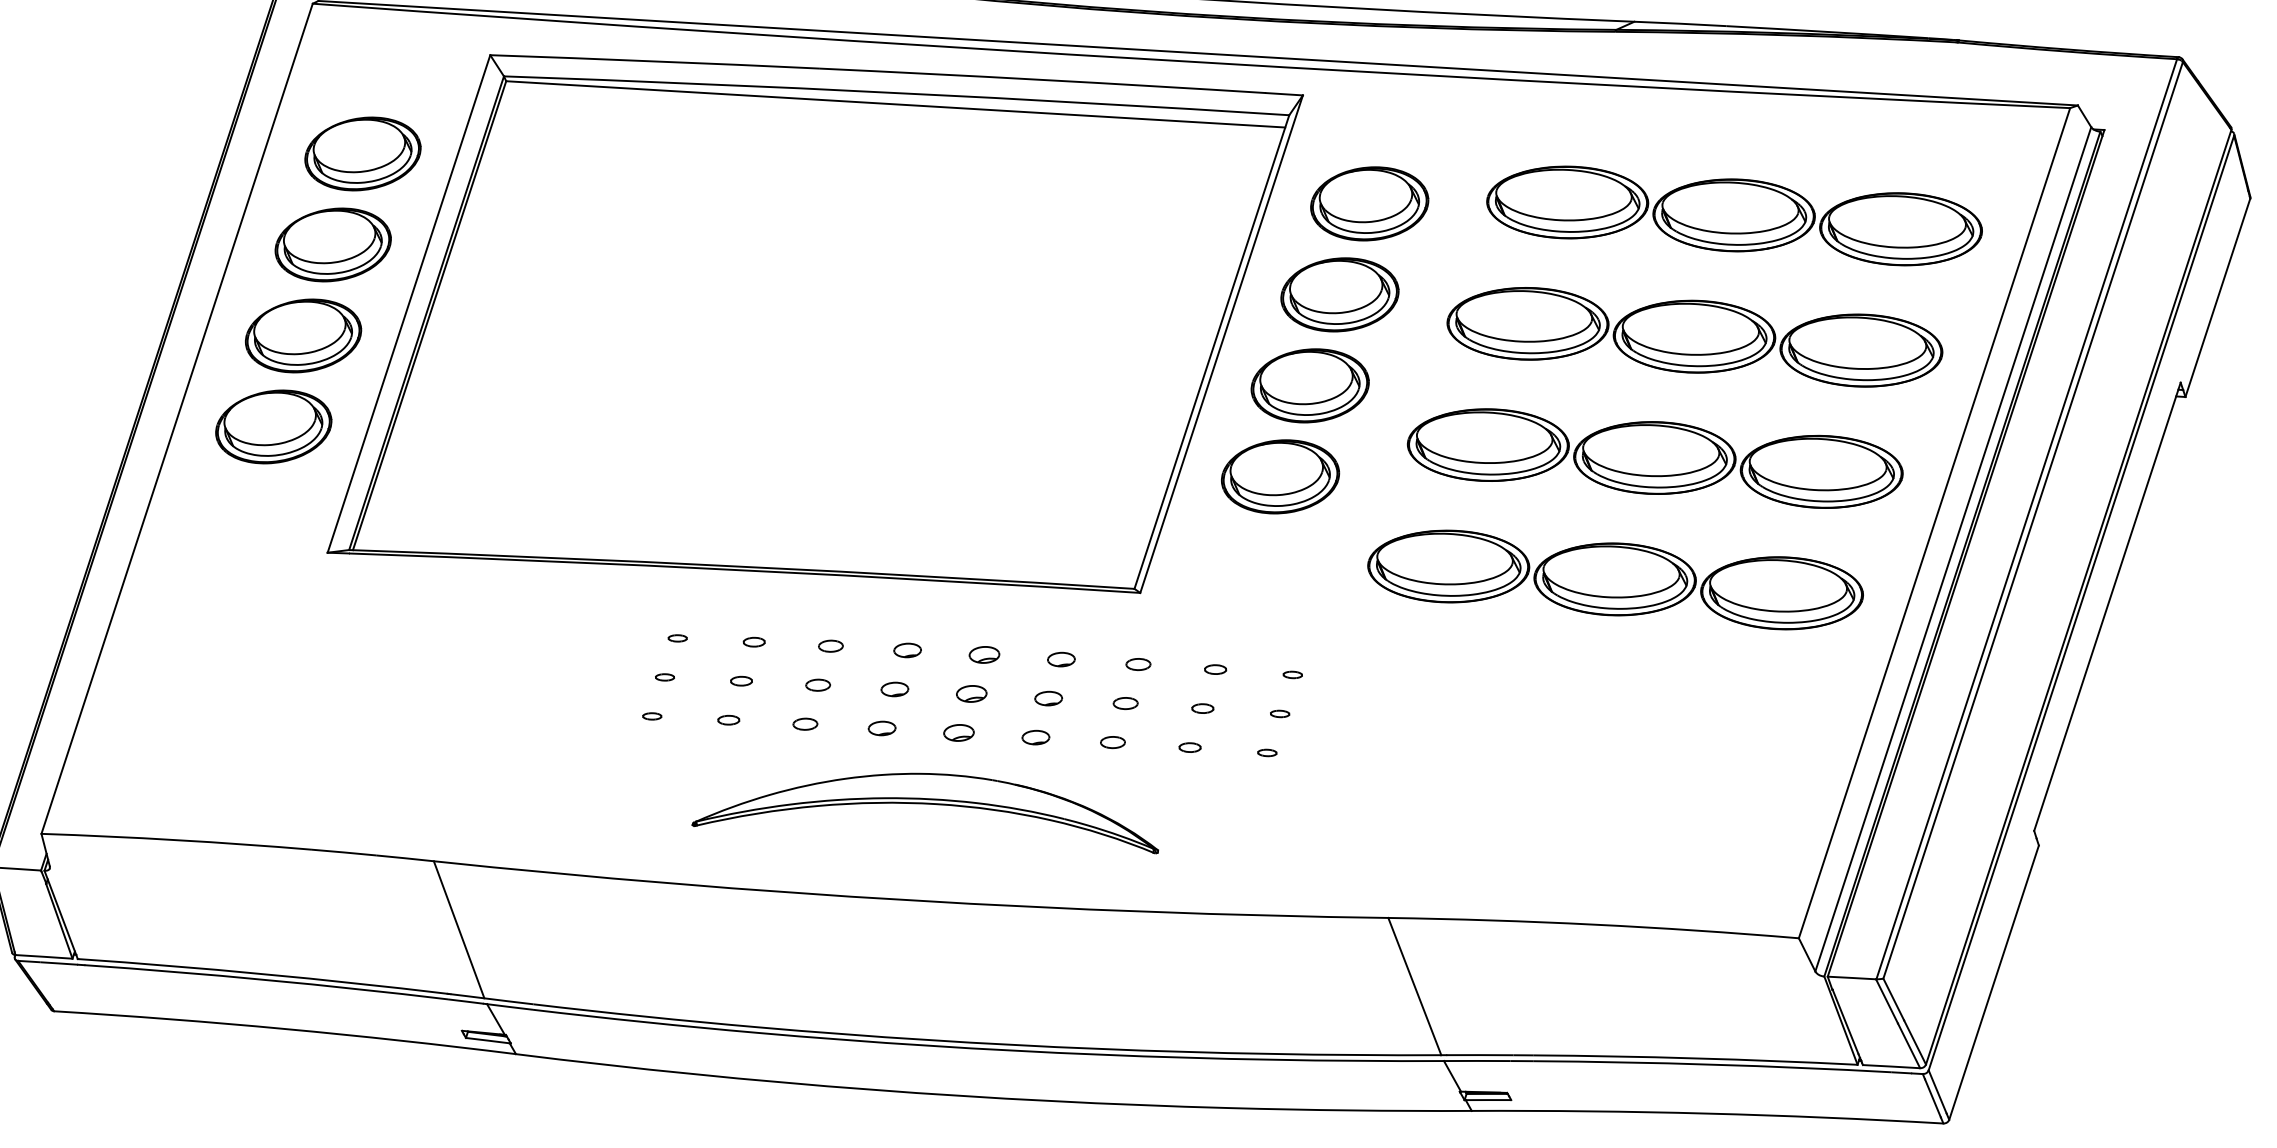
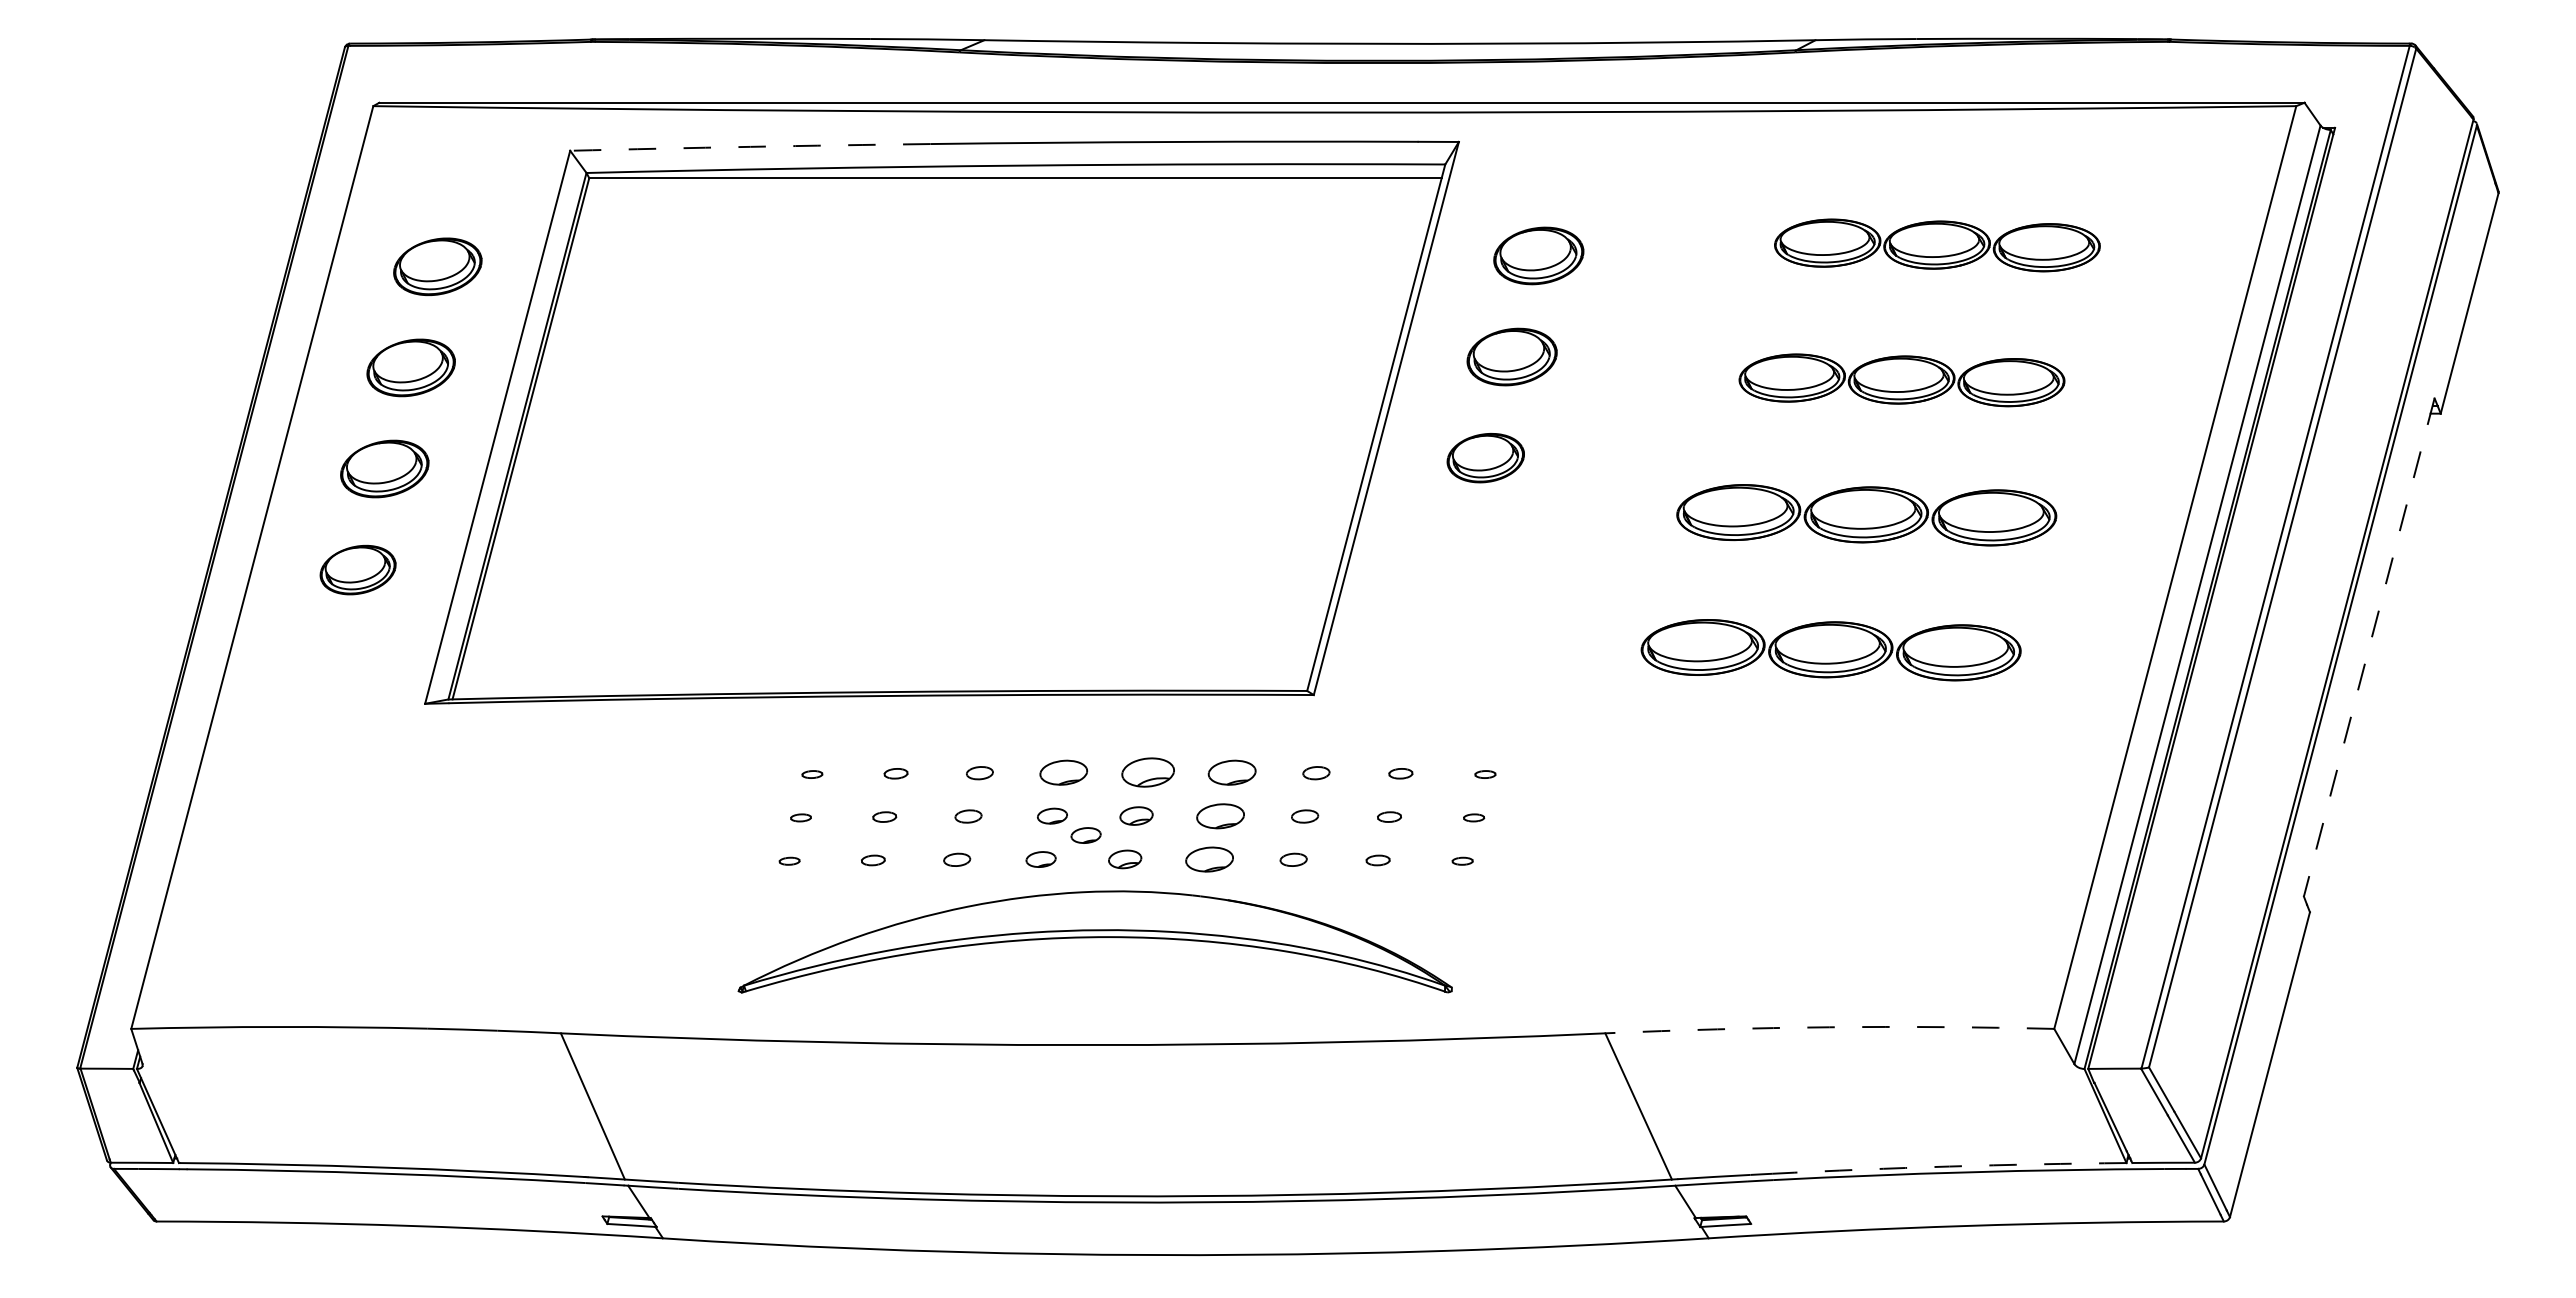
arc: (655, 61) -> (750, 146), solid -> dashed
part: (362, 153) -> (437, 266), size x0.7
part: (1369, 203) -> (1538, 255), size x0.7
part: (1734, 215) -> (1937, 245), size x0.6
part: (332, 244) -> (410, 367), size x0.7
part: (1339, 294) -> (1511, 356), size x0.7
part: (303, 335) -> (384, 468), size x0.7
part: (1694, 337) -> (1901, 380), size x0.6
part: (1310, 385) -> (1485, 457), size x0.6
part: (273, 426) -> (357, 569), size x0.6
part: (1655, 458) -> (1866, 515), size x0.7
part: (1279, 476) -> (1458, 559), removed
part: (1614, 580) -> (1830, 650), size x0.7
line: (2107, 606) -> (2369, 647), solid -> dashed
part: (907, 650) -> (1063, 772), size x1.6
part: (984, 654) -> (1147, 772), size x1.6
part: (1060, 659) -> (1231, 772), size x1.6
part: (1048, 697) -> (1220, 815), size x1.6
part: (924, 708) -> (1085, 835), added
part: (1035, 737) -> (1208, 859), size x1.6
part: (926, 806) -> (1094, 941), size x1.4
arc: (1593, 924) -> (1829, 1027), solid -> dashed
arc: (1695, 1058) -> (1949, 1166), solid -> dashed

